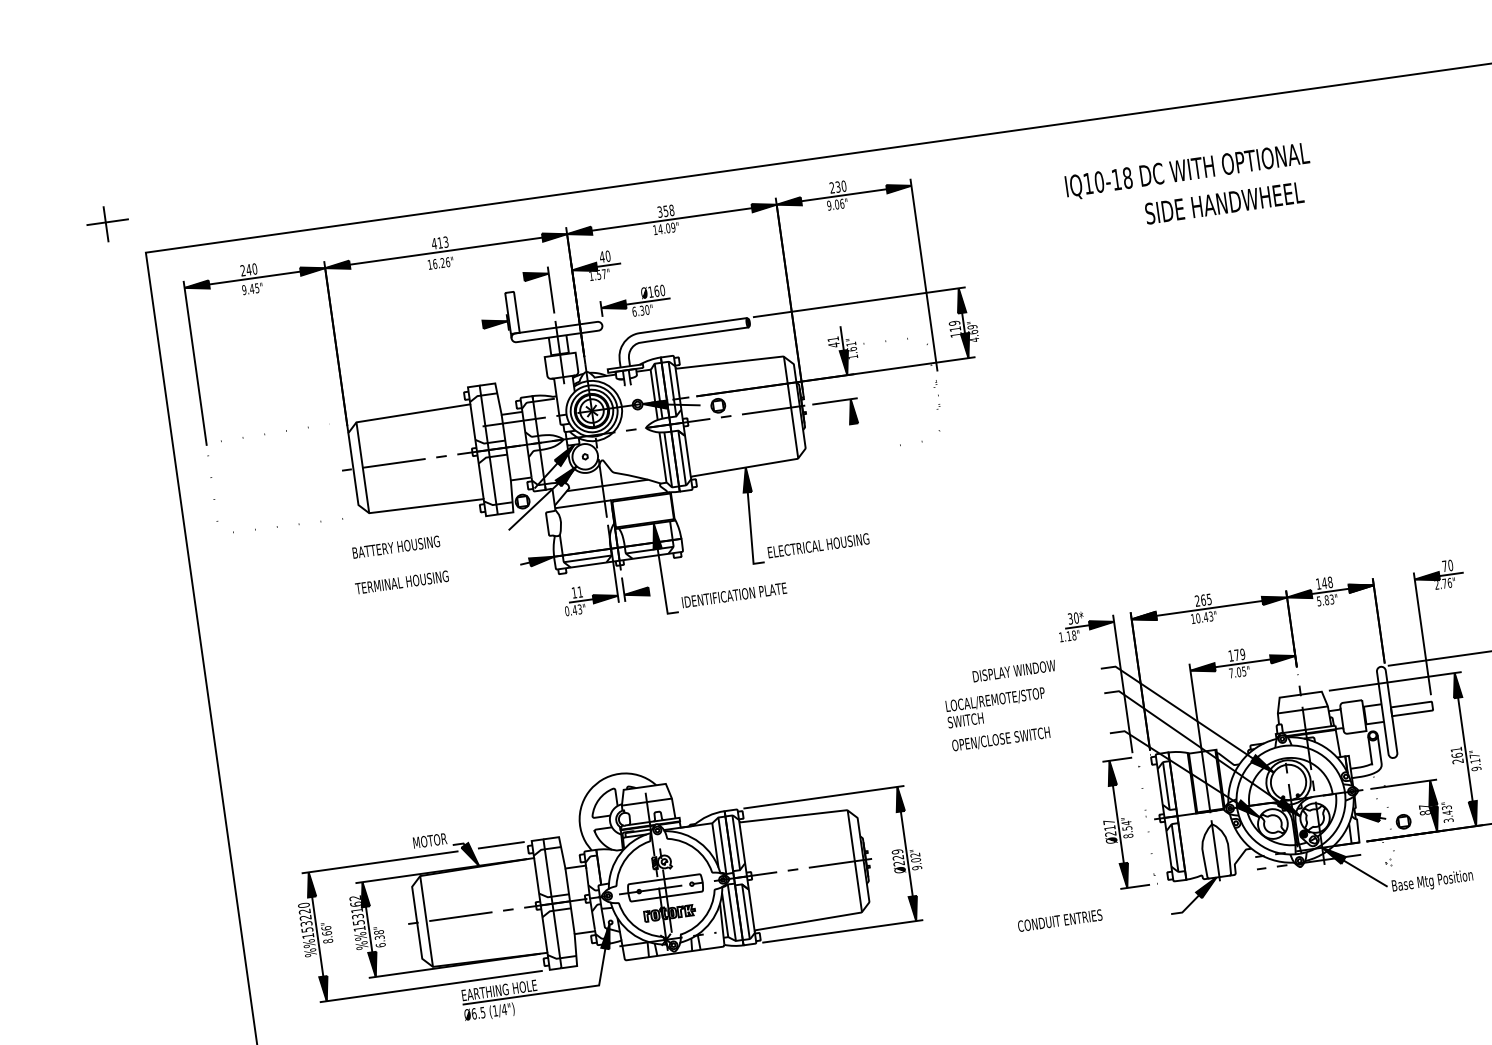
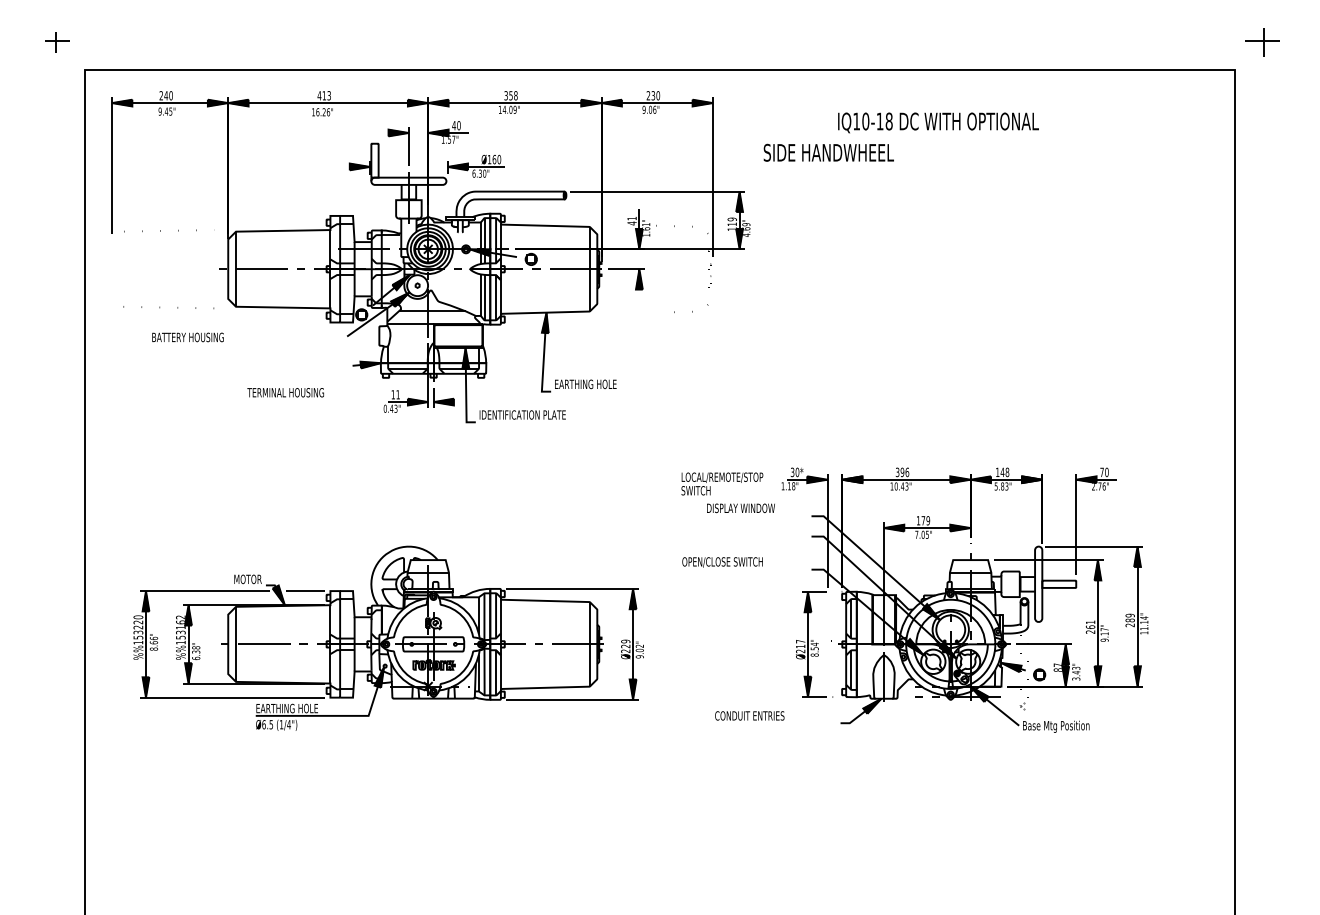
text: (1224, 202) -> (828, 152), moved
part: (108, 223) -> (57, 42), size x0.7
text: (820, 545) -> (598, 384), ELECTRICAL HOUSING -> EARTHING HOLE
text: (395, 547) -> (187, 337), moved
text: (401, 582) -> (285, 392), moved
text: (1203, 600) -> (902, 472), 265 -> 396
text: (996, 707) -> (722, 483), moved

